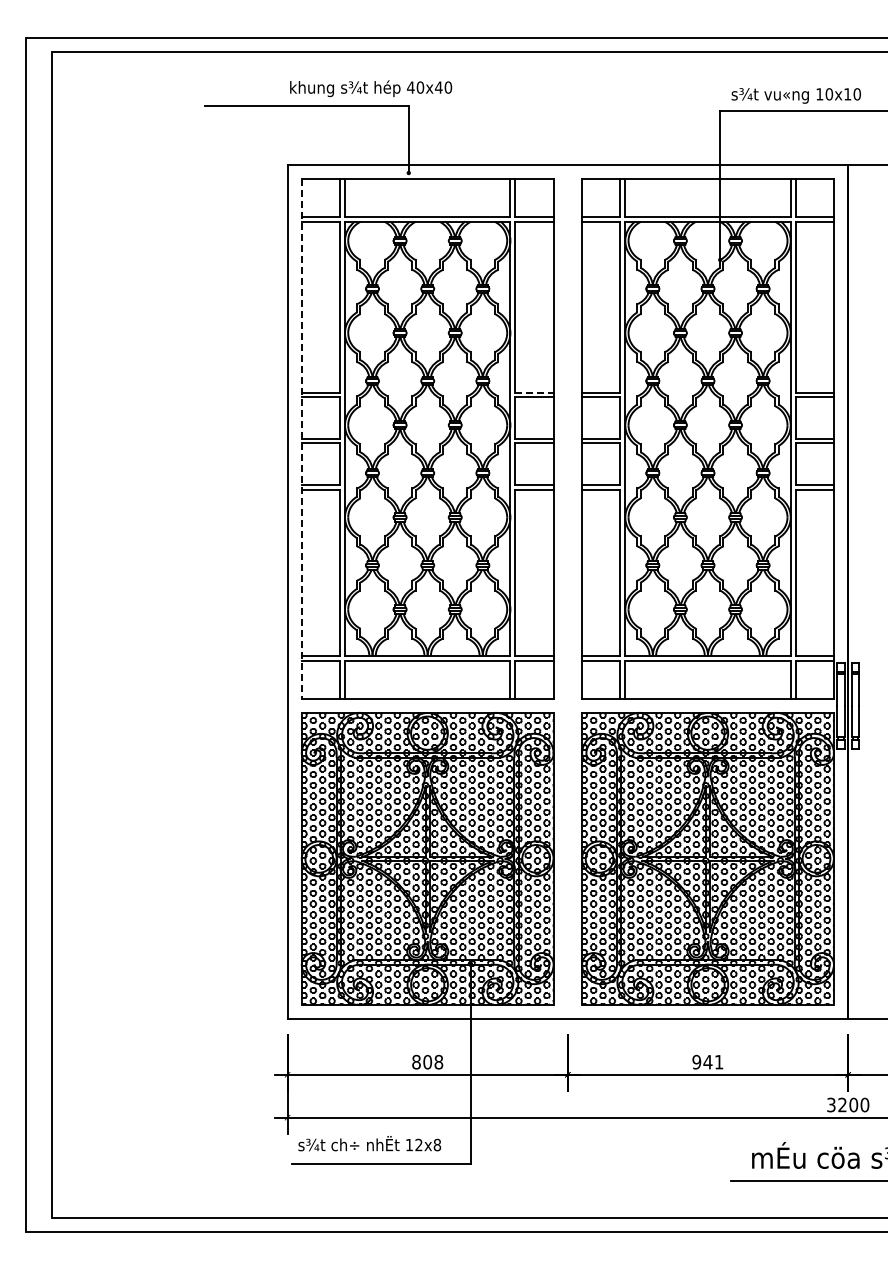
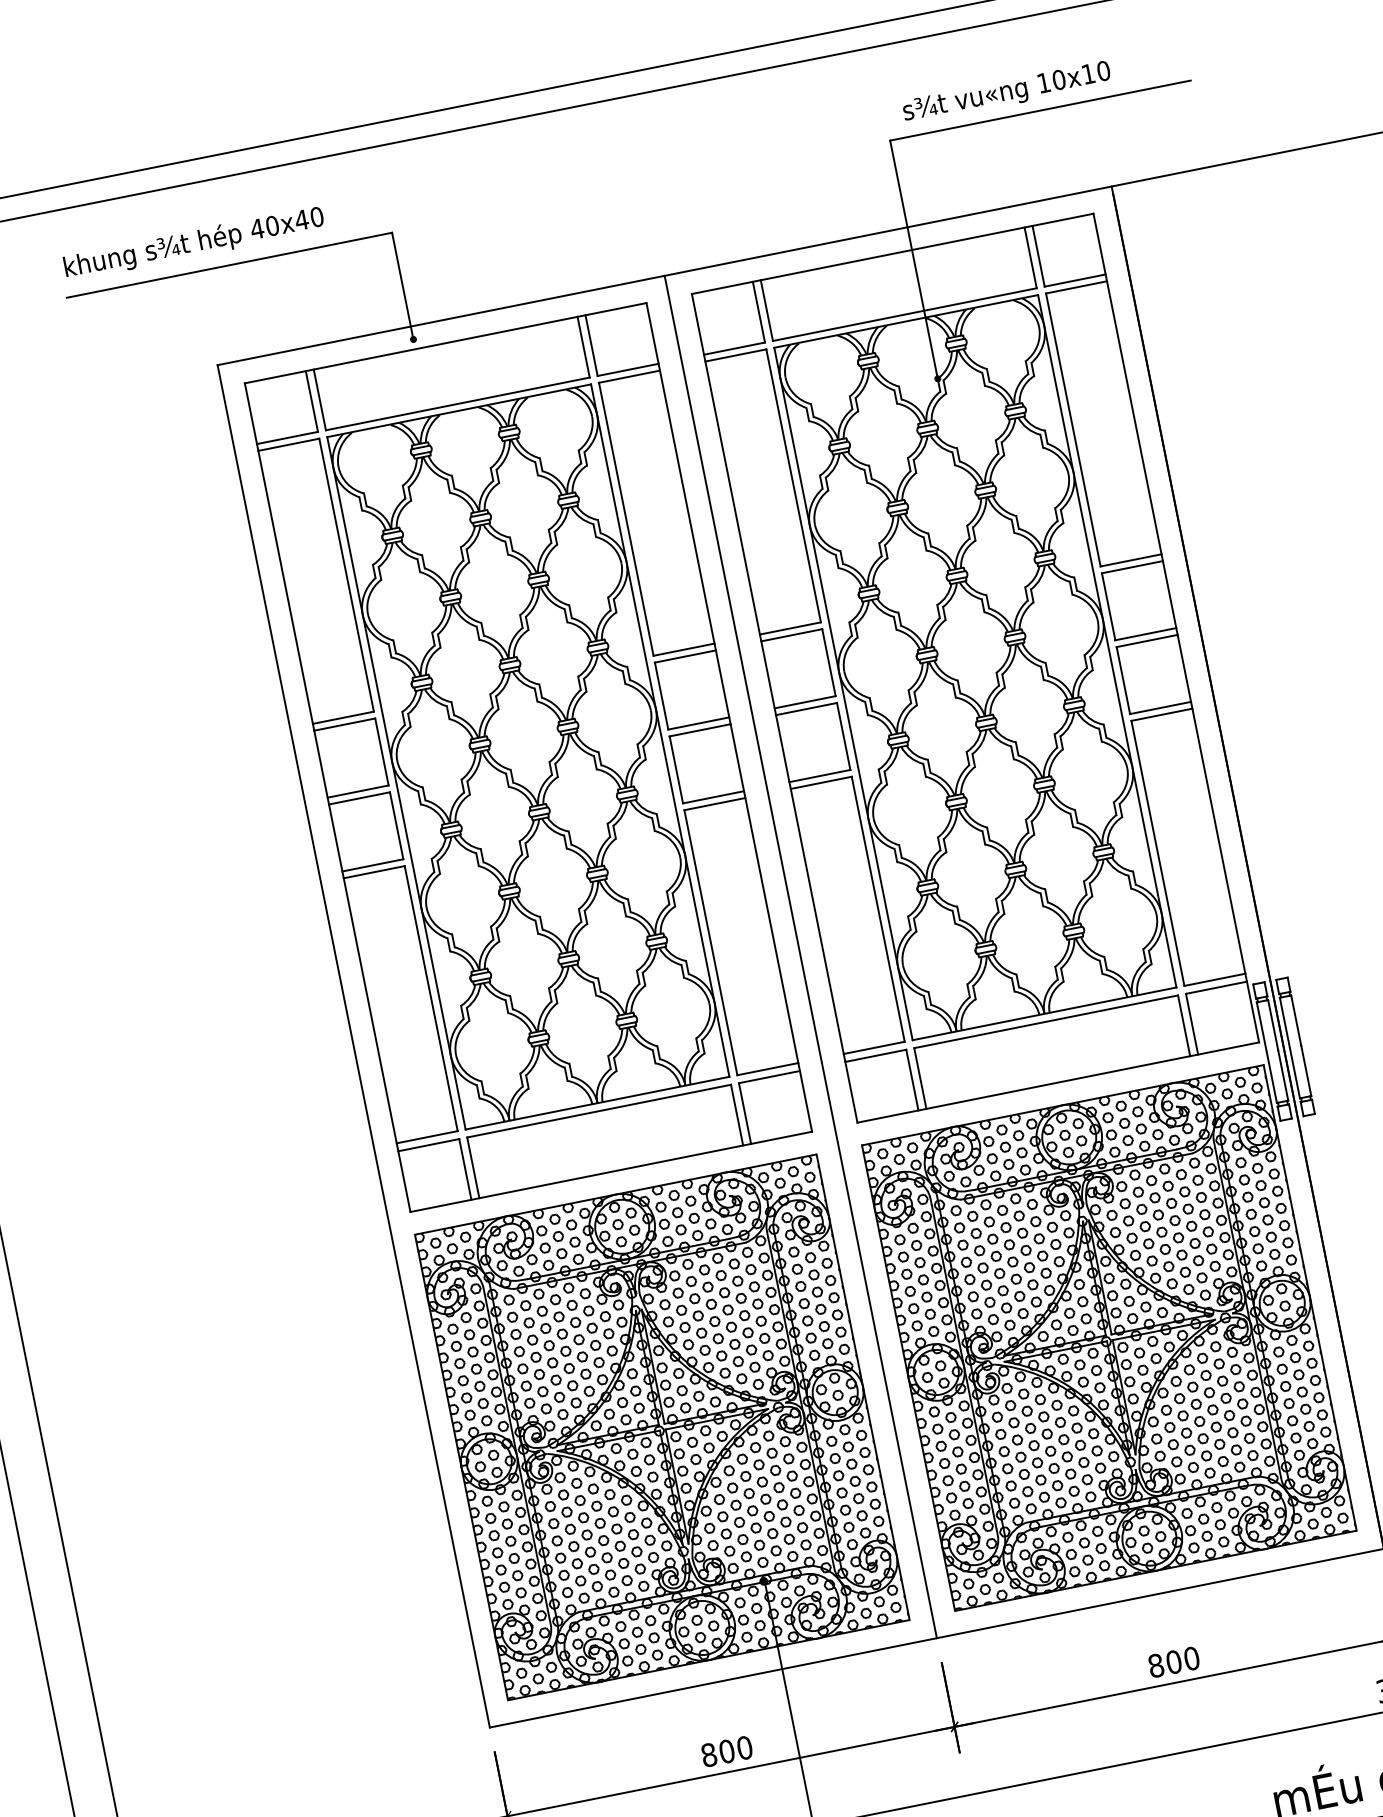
text: (371, 88) -> (194, 243), moved
line: (535, 392) -> (685, 649), dashed -> solid
line: (301, 438) -> (327, 797), dashed -> solid
line: (567, 591) -> (799, 956), added
text: (707, 1061) -> (1173, 1661), 941 -> 800
text: (438, 1062) -> (744, 1748), 808 -> 800

